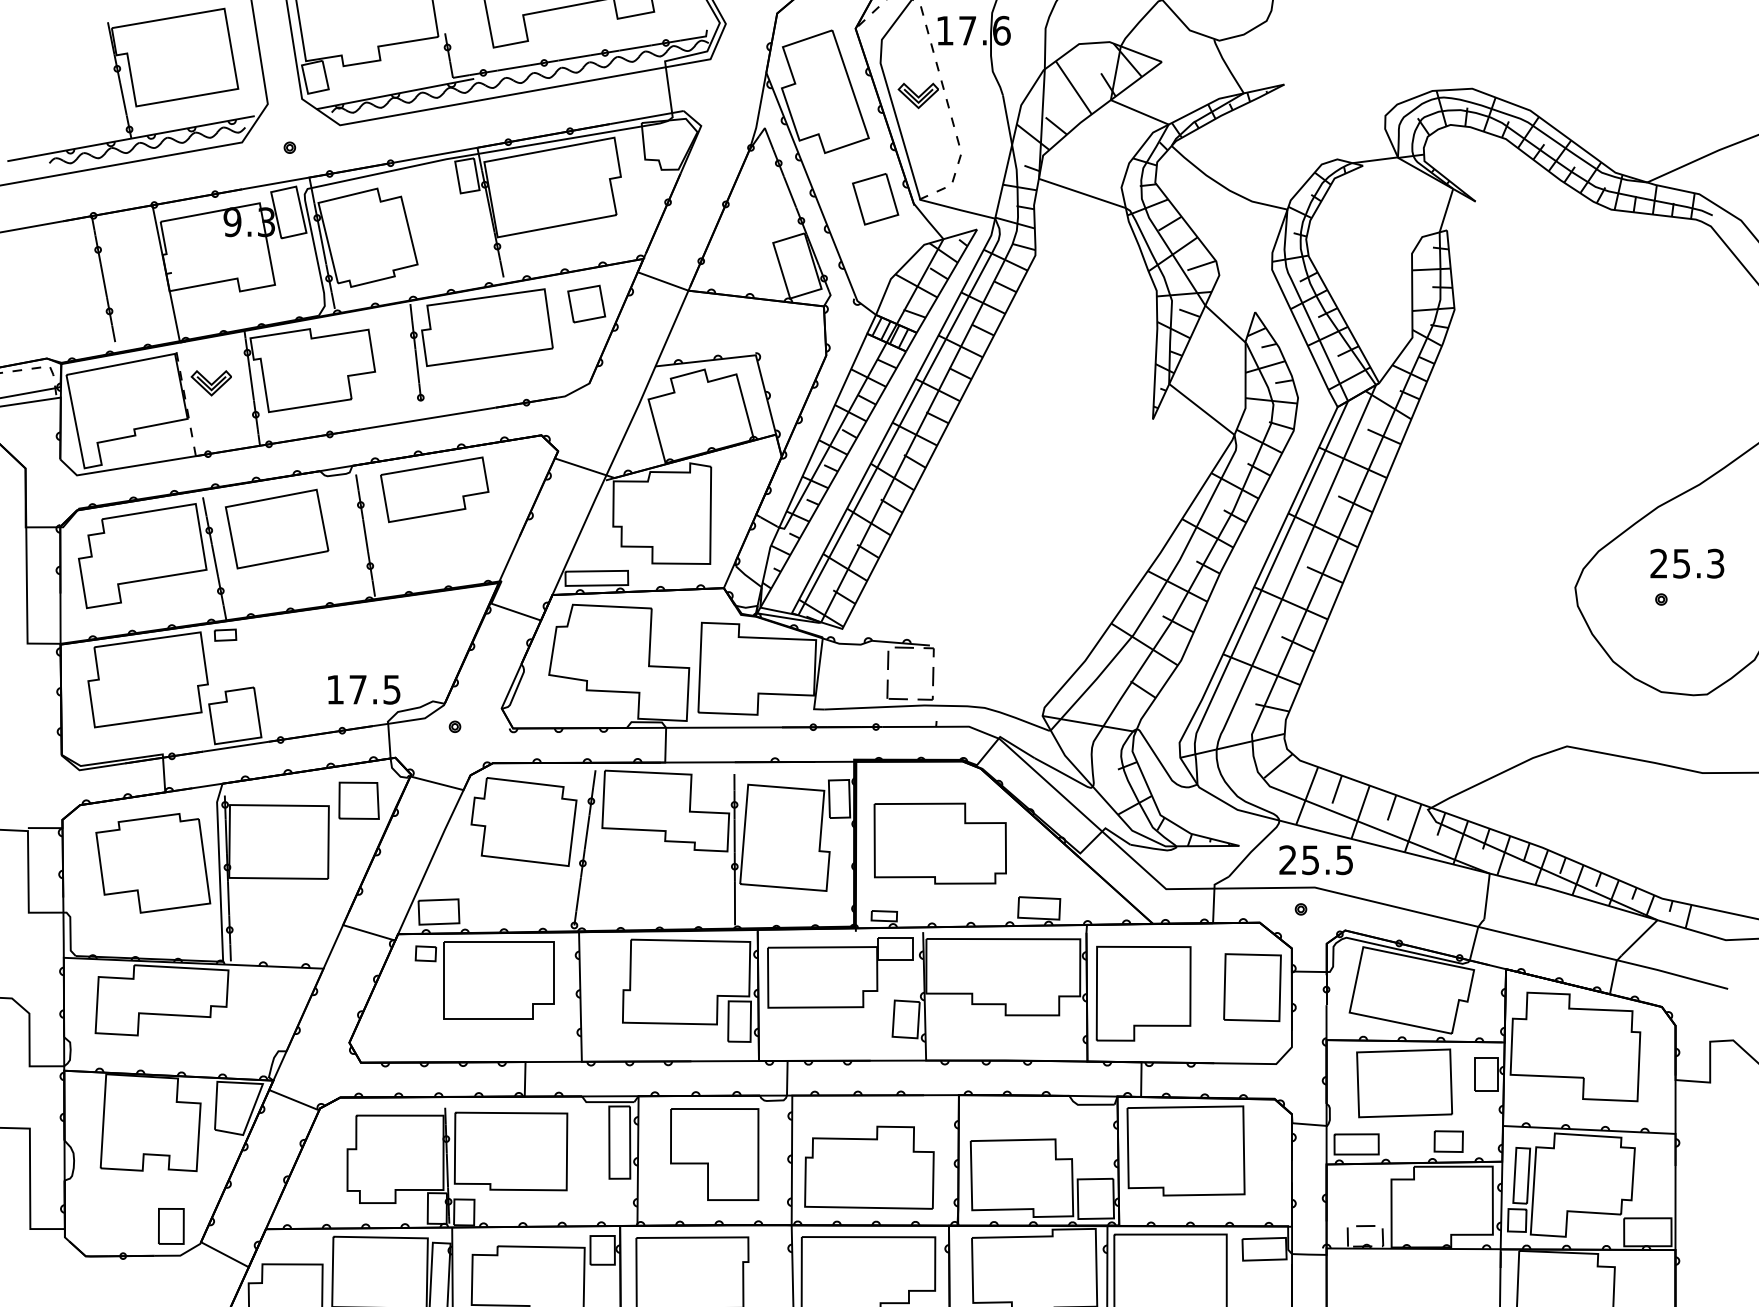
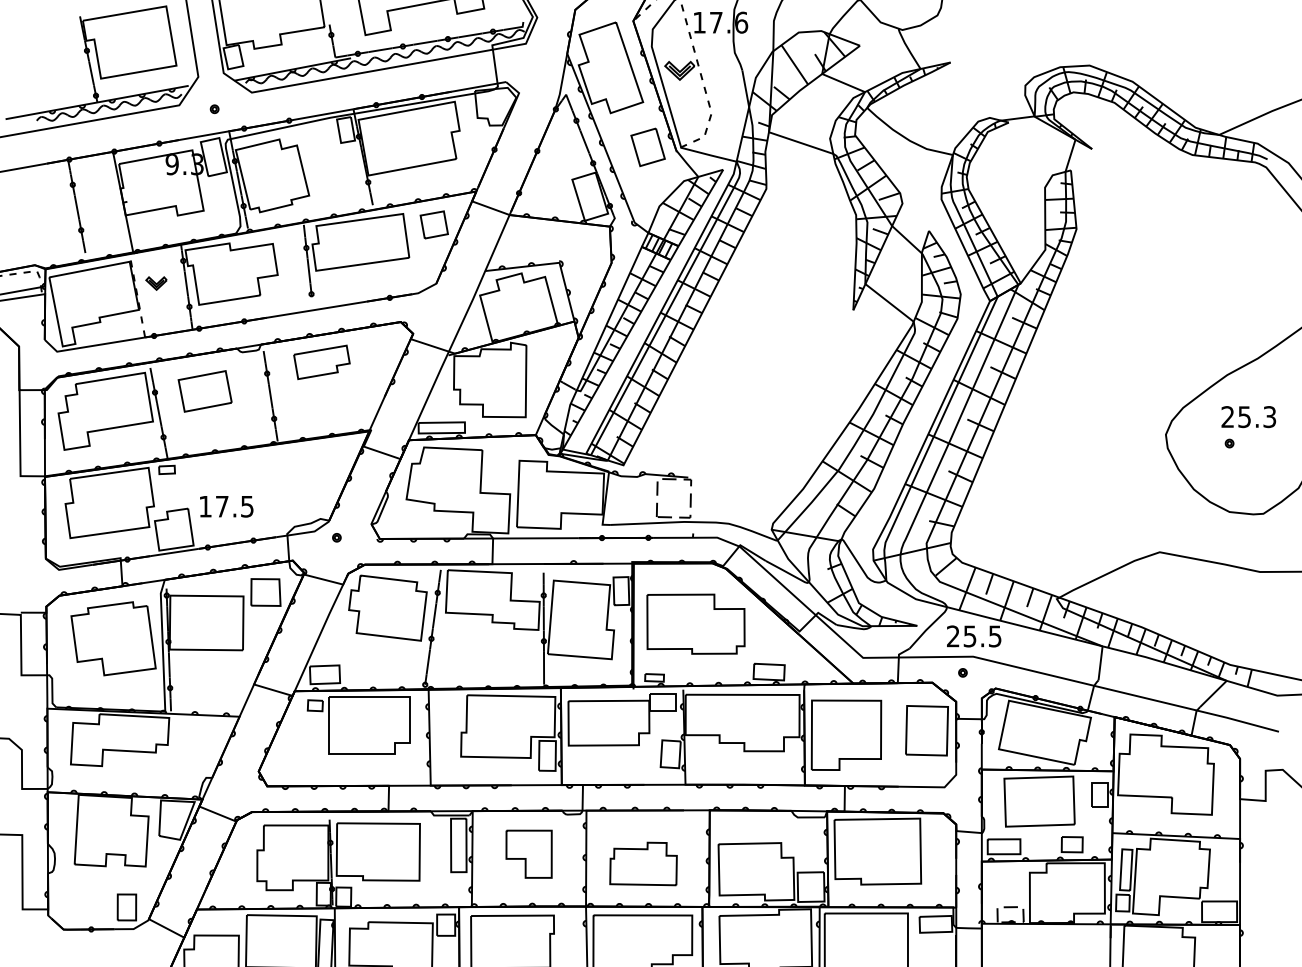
part: (210, 383) -> (155, 283), size x0.7
part: (434, 489) -> (321, 362), size x0.7
part: (276, 528) -> (204, 391), size x0.7
text: (364, 689) -> (226, 506), moved
part: (714, 1154) -> (528, 854), size x0.7
part: (869, 1167) -> (643, 863), size x0.7

